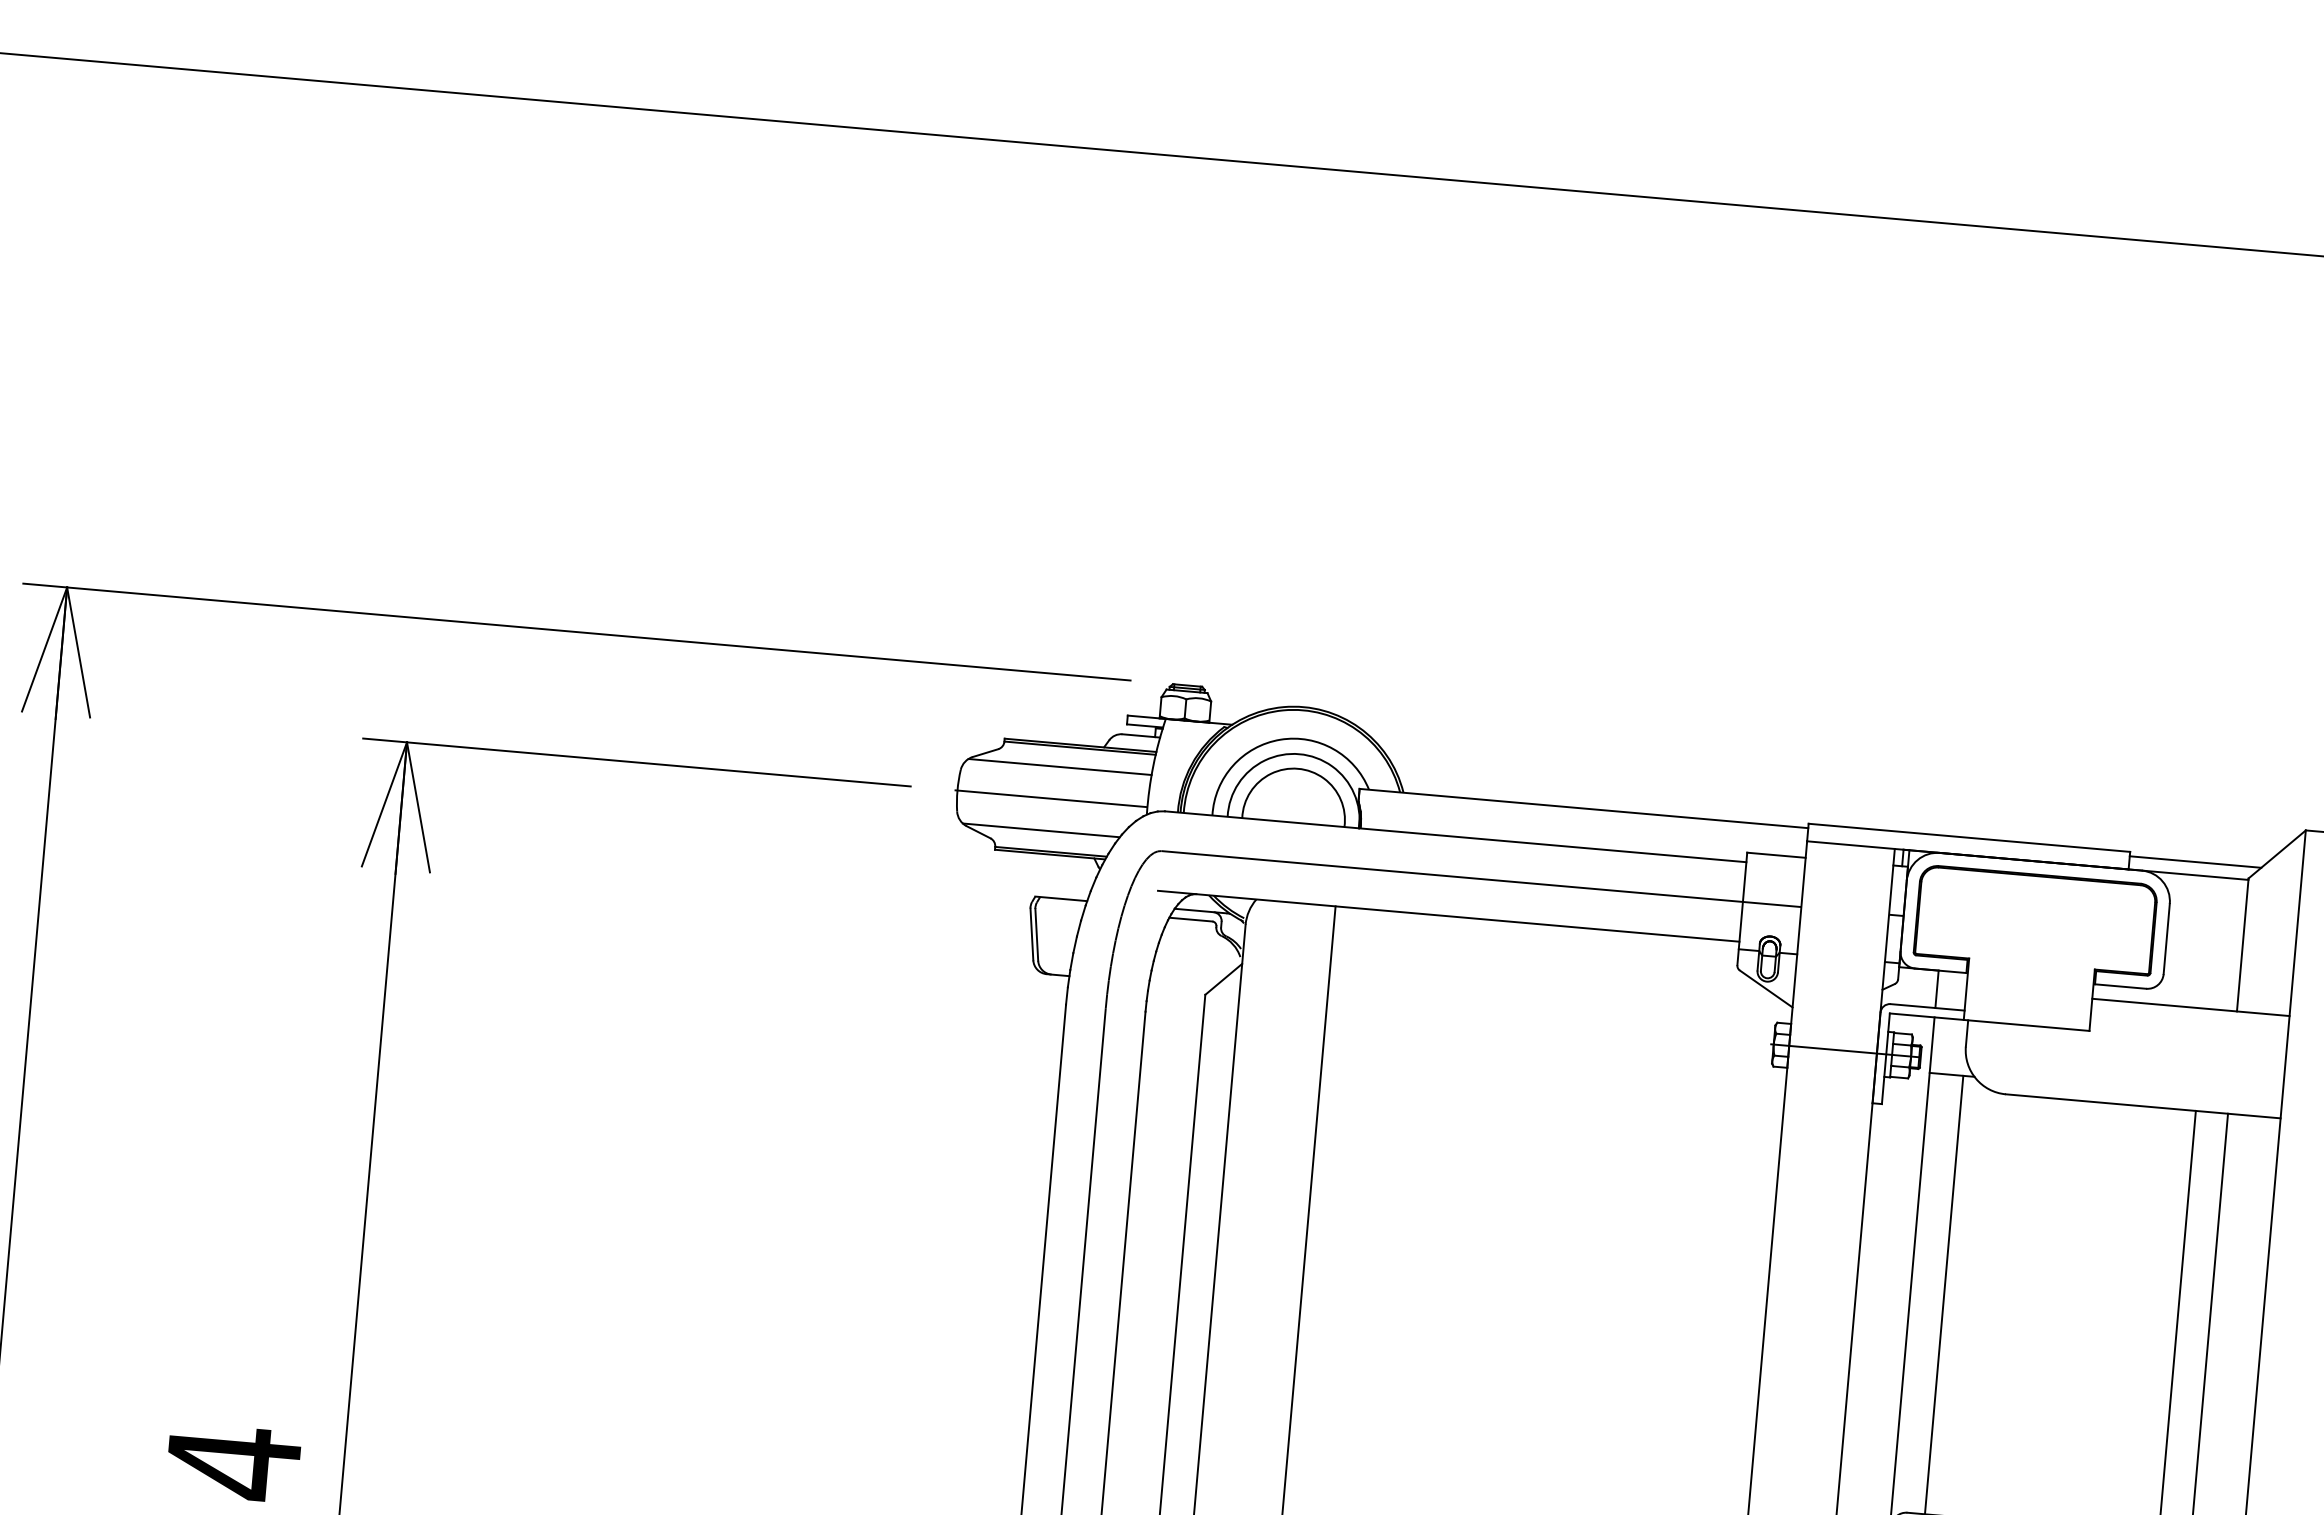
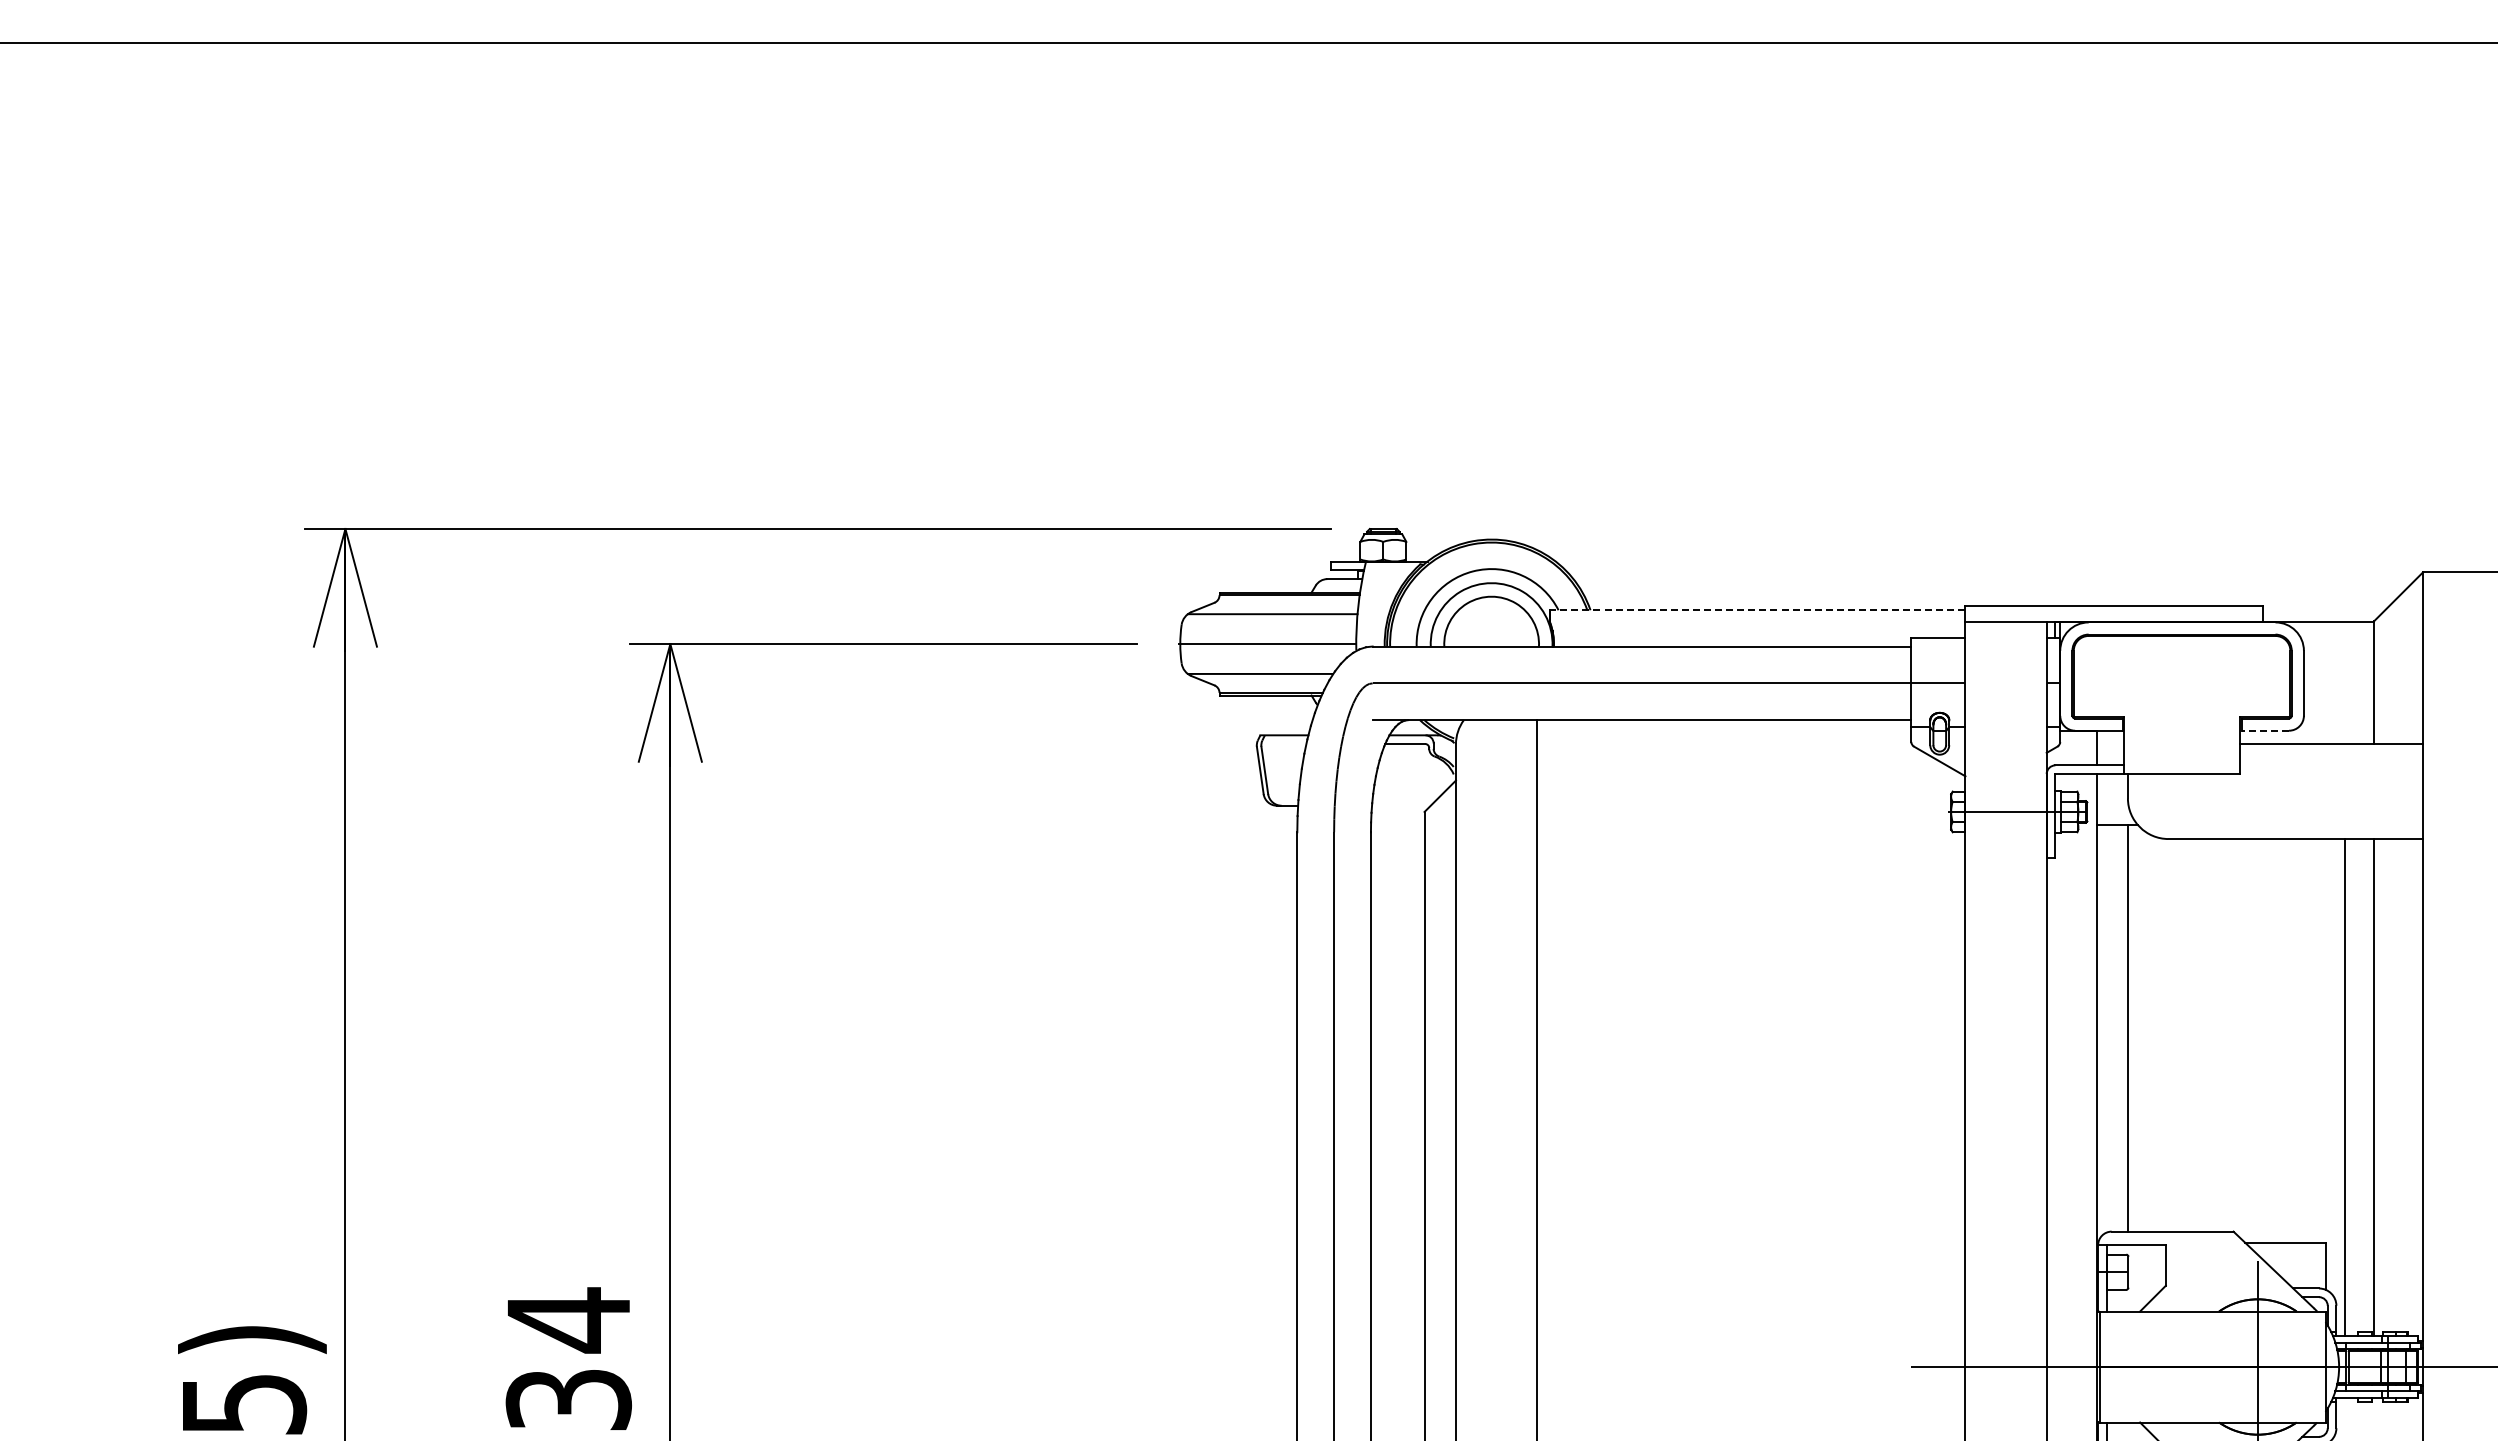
line: (1583, 808) -> (1757, 610), solid -> dashed
line: (2195, 862) -> (2324, 610), removed
line: (2120, 986) -> (2265, 730), solid -> dashed

